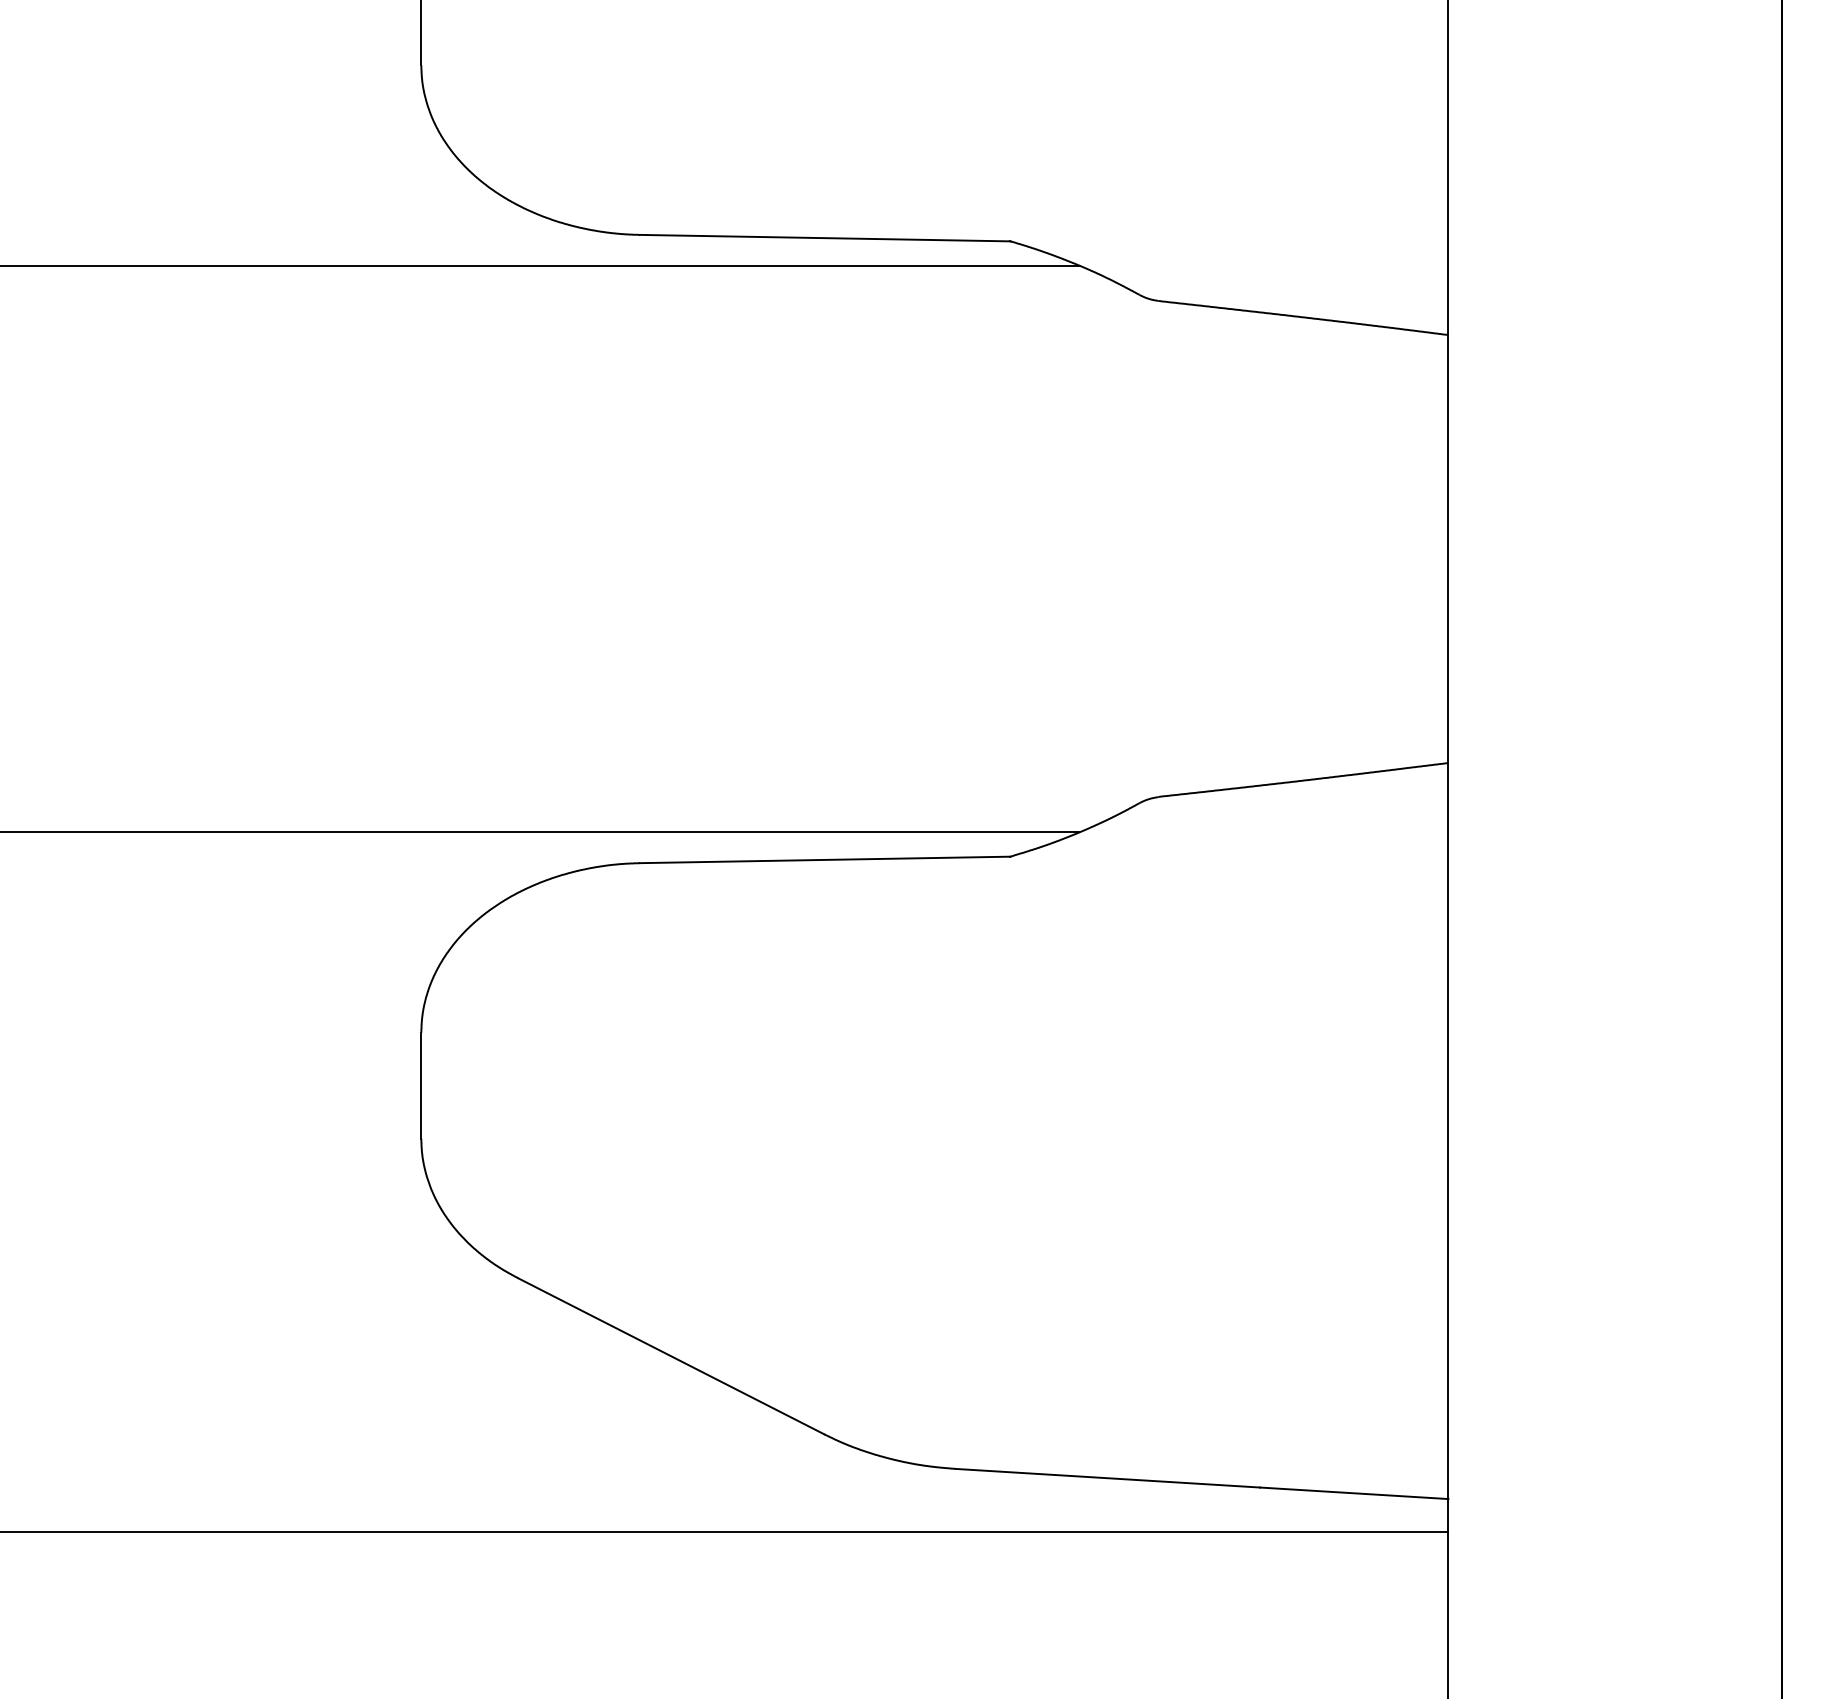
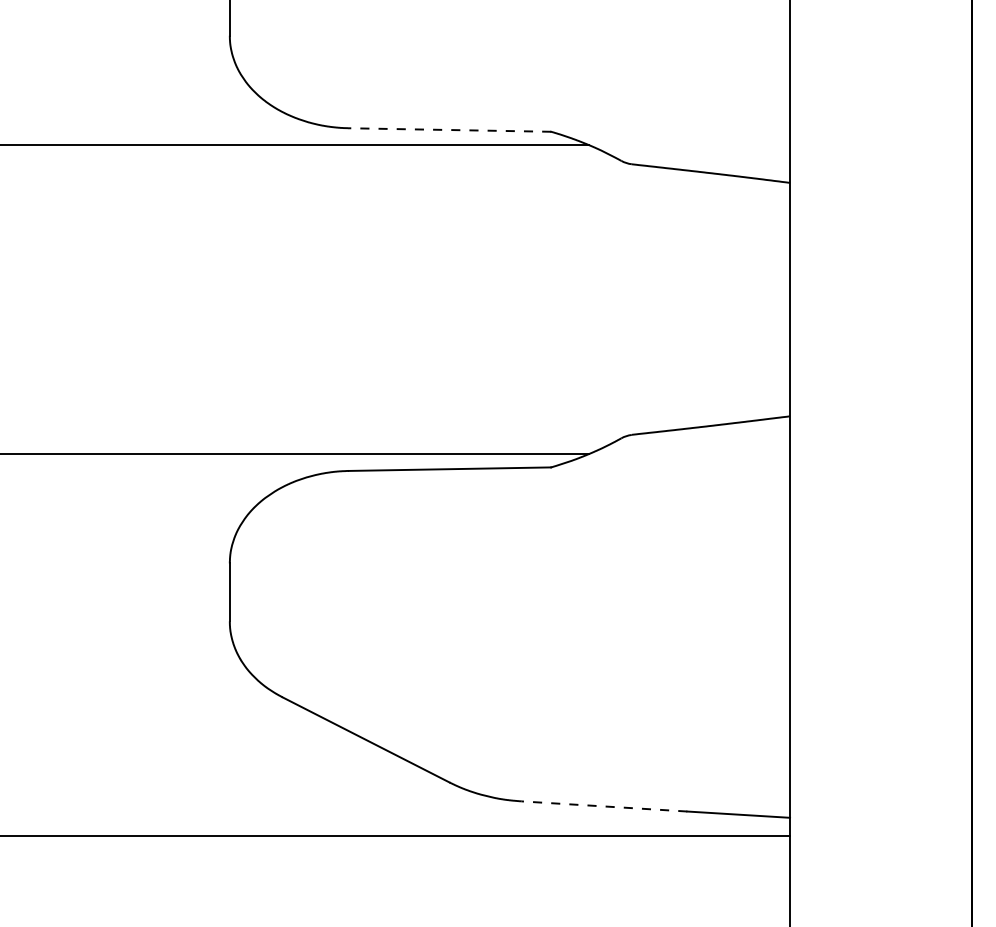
line: (824, 239) -> (449, 130), solid -> dashed
line: (1106, 1478) -> (603, 806), solid -> dashed

